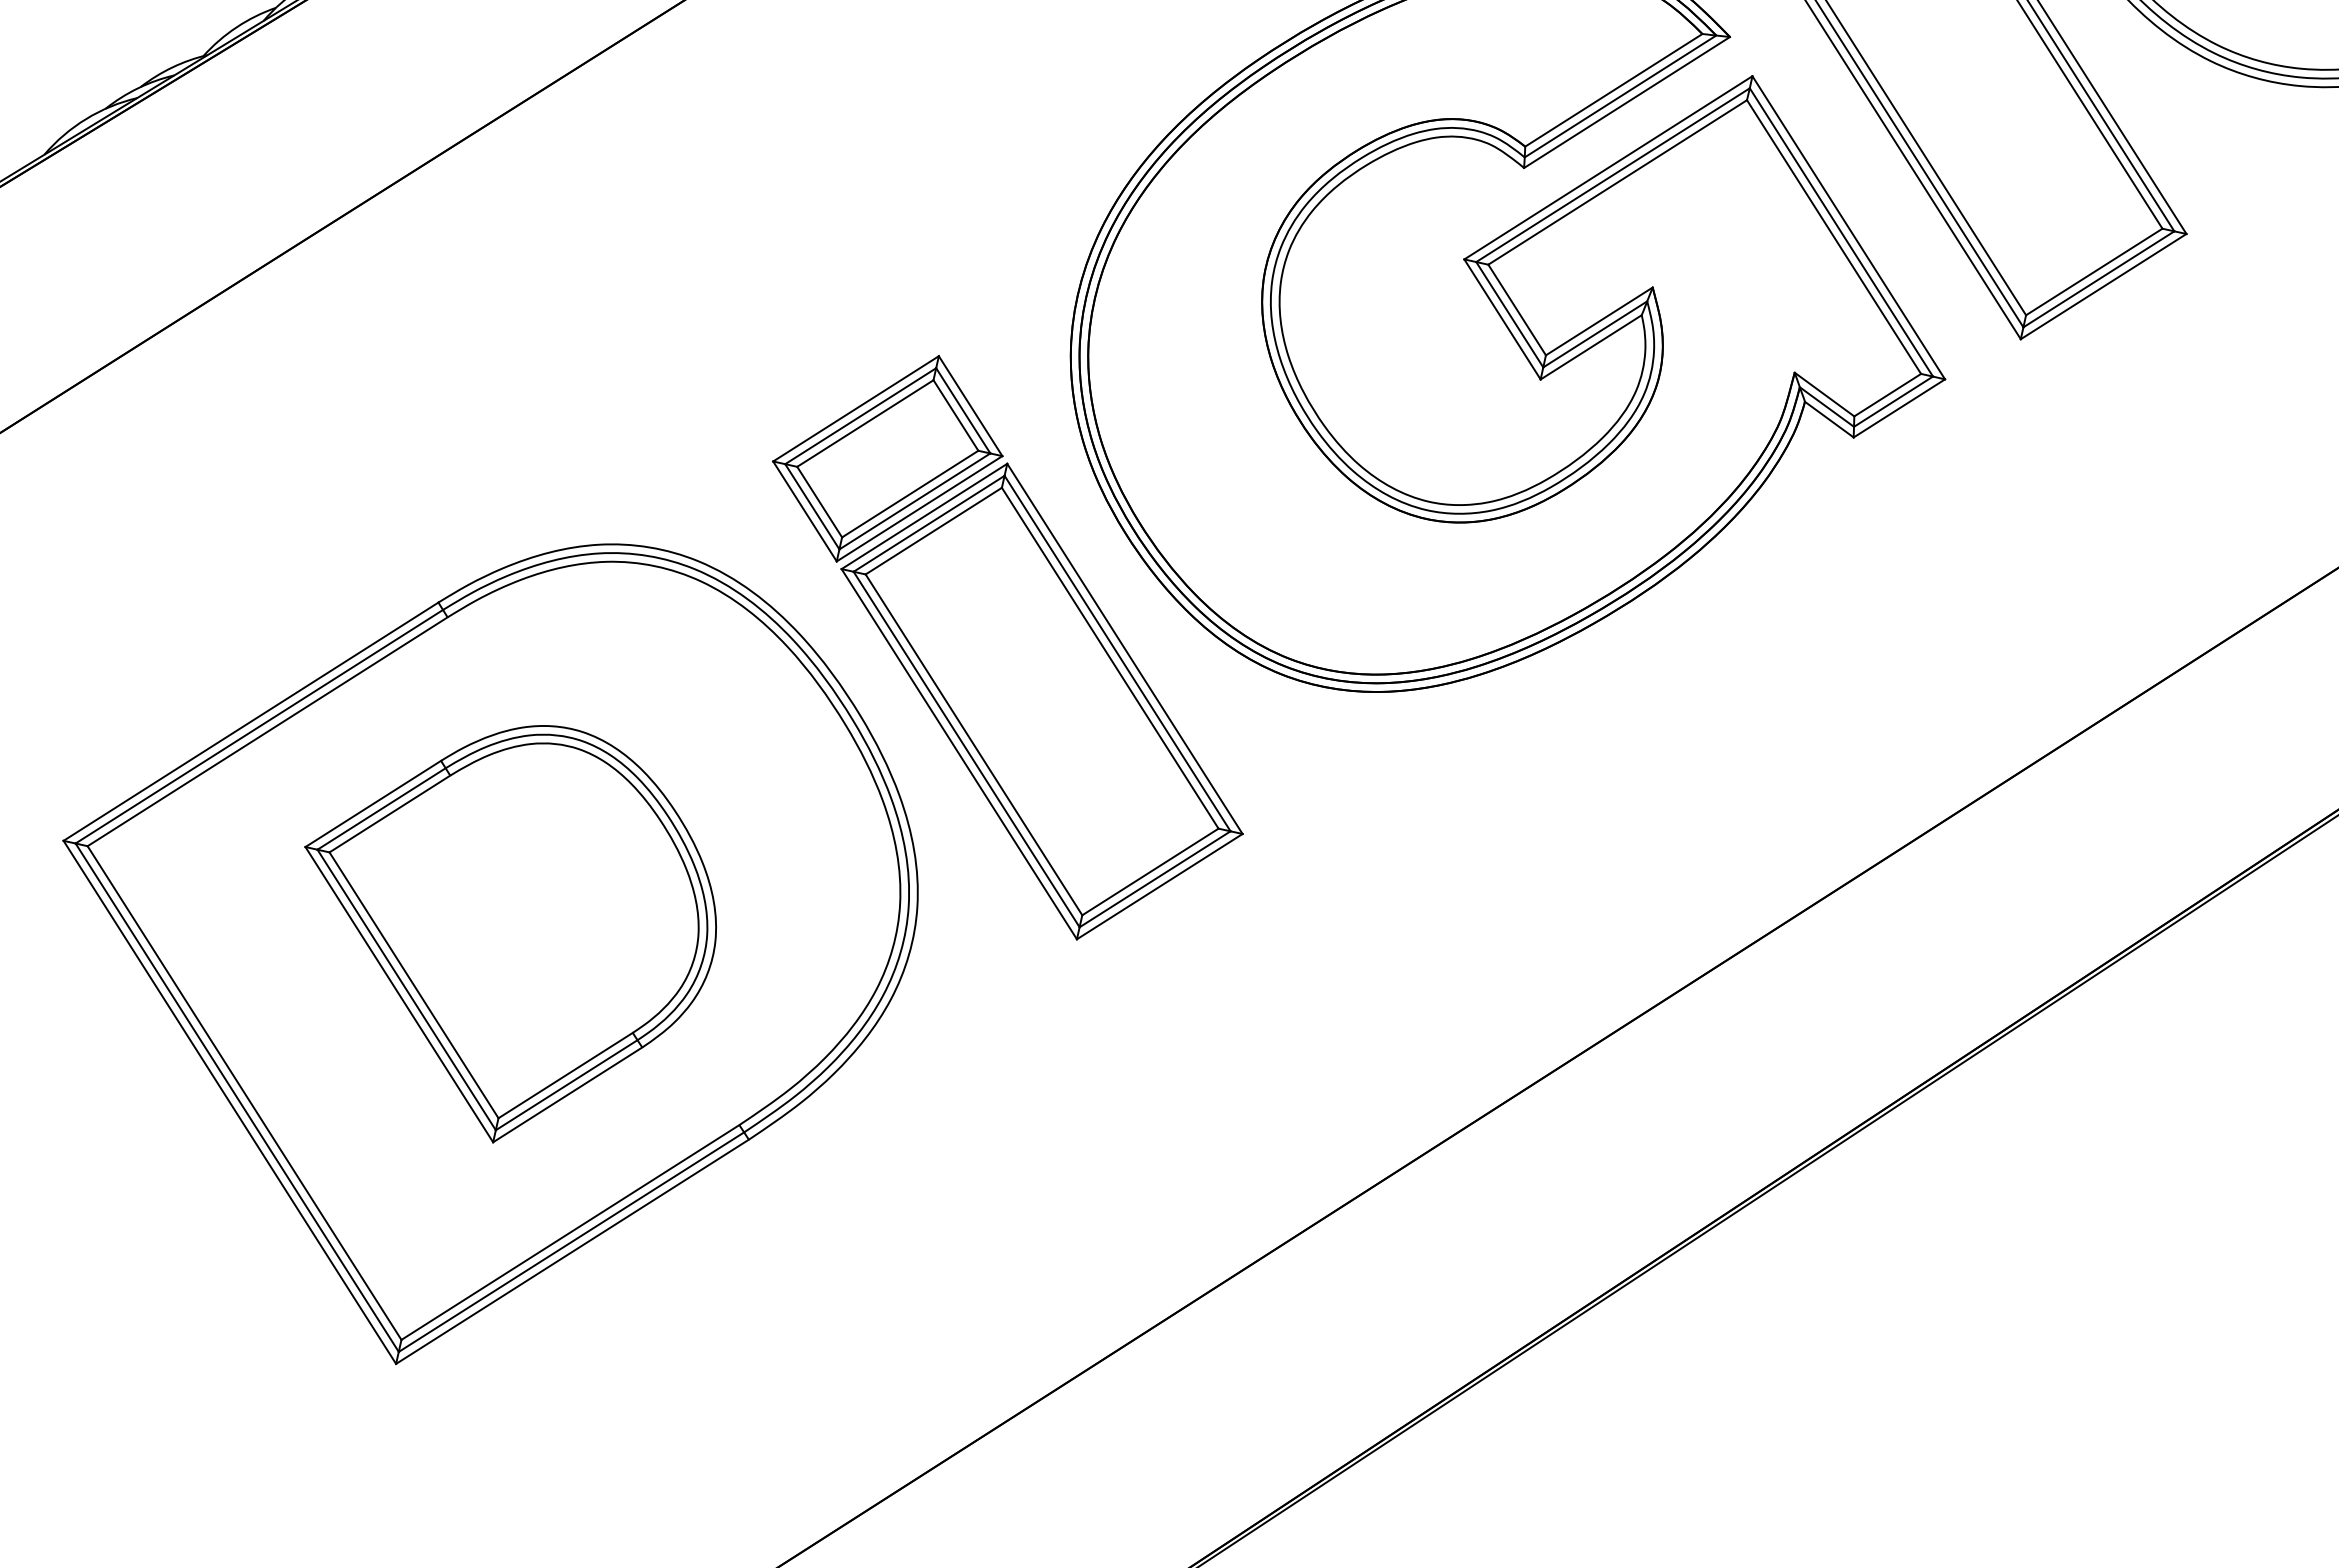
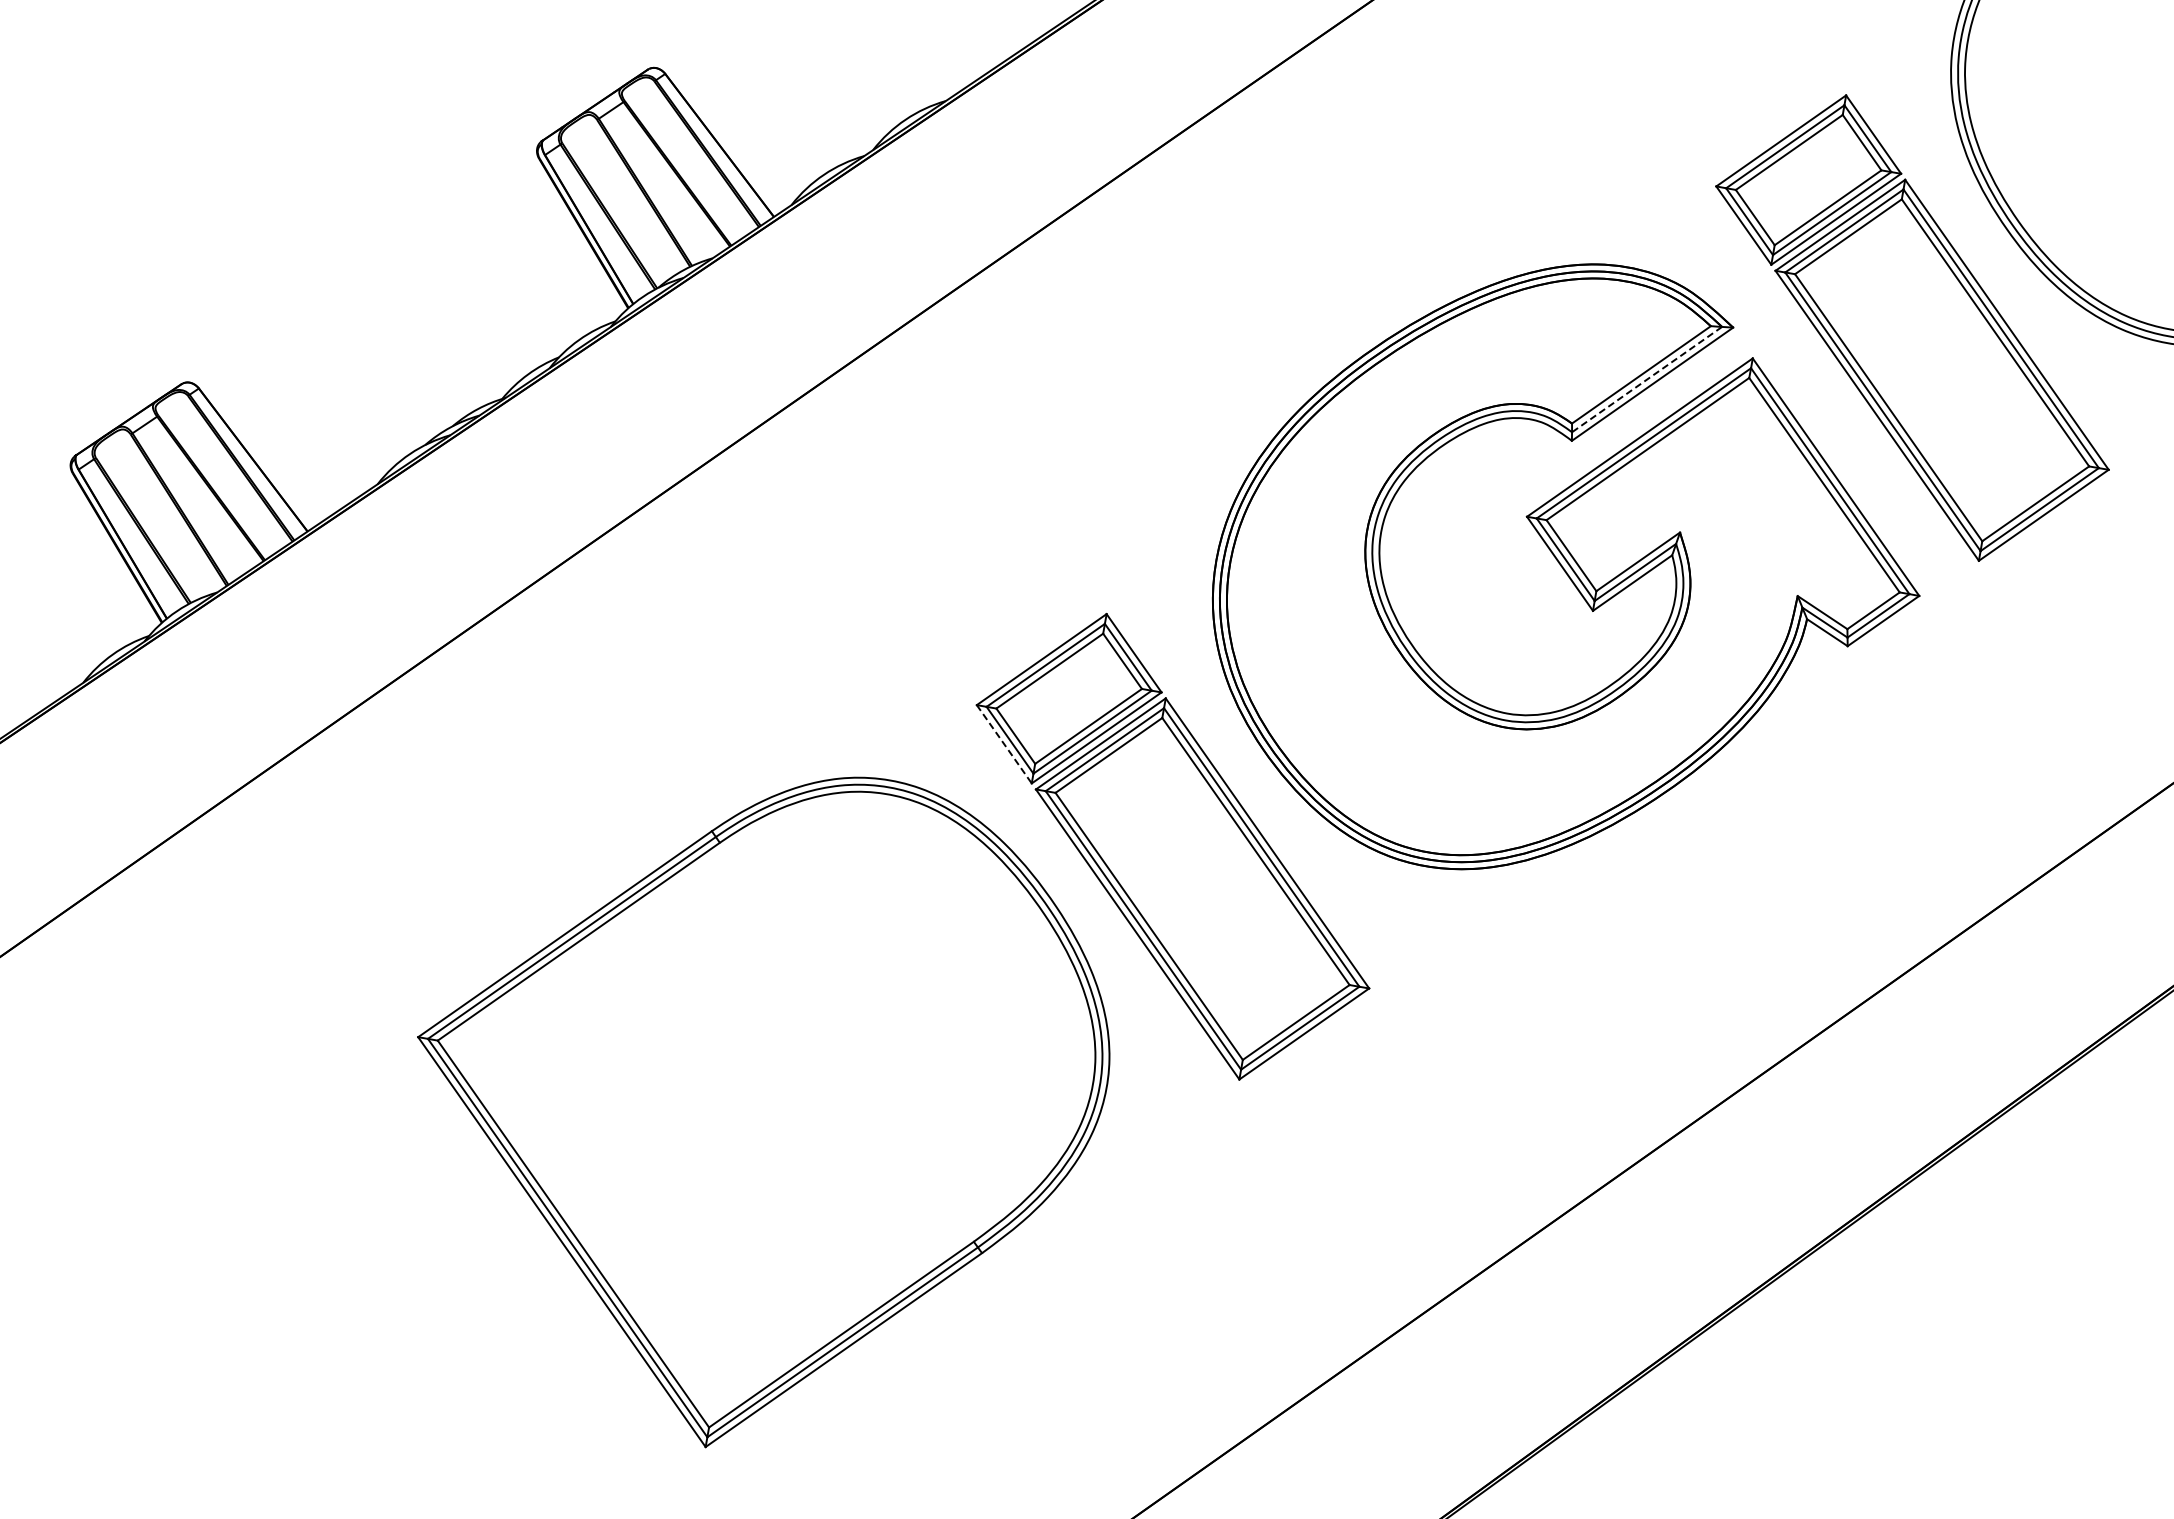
line: (1621, 96) -> (1647, 379), solid -> dashed
line: (805, 511) -> (1004, 744), solid -> dashed
part: (508, 933) -> (780, 1095), removed

